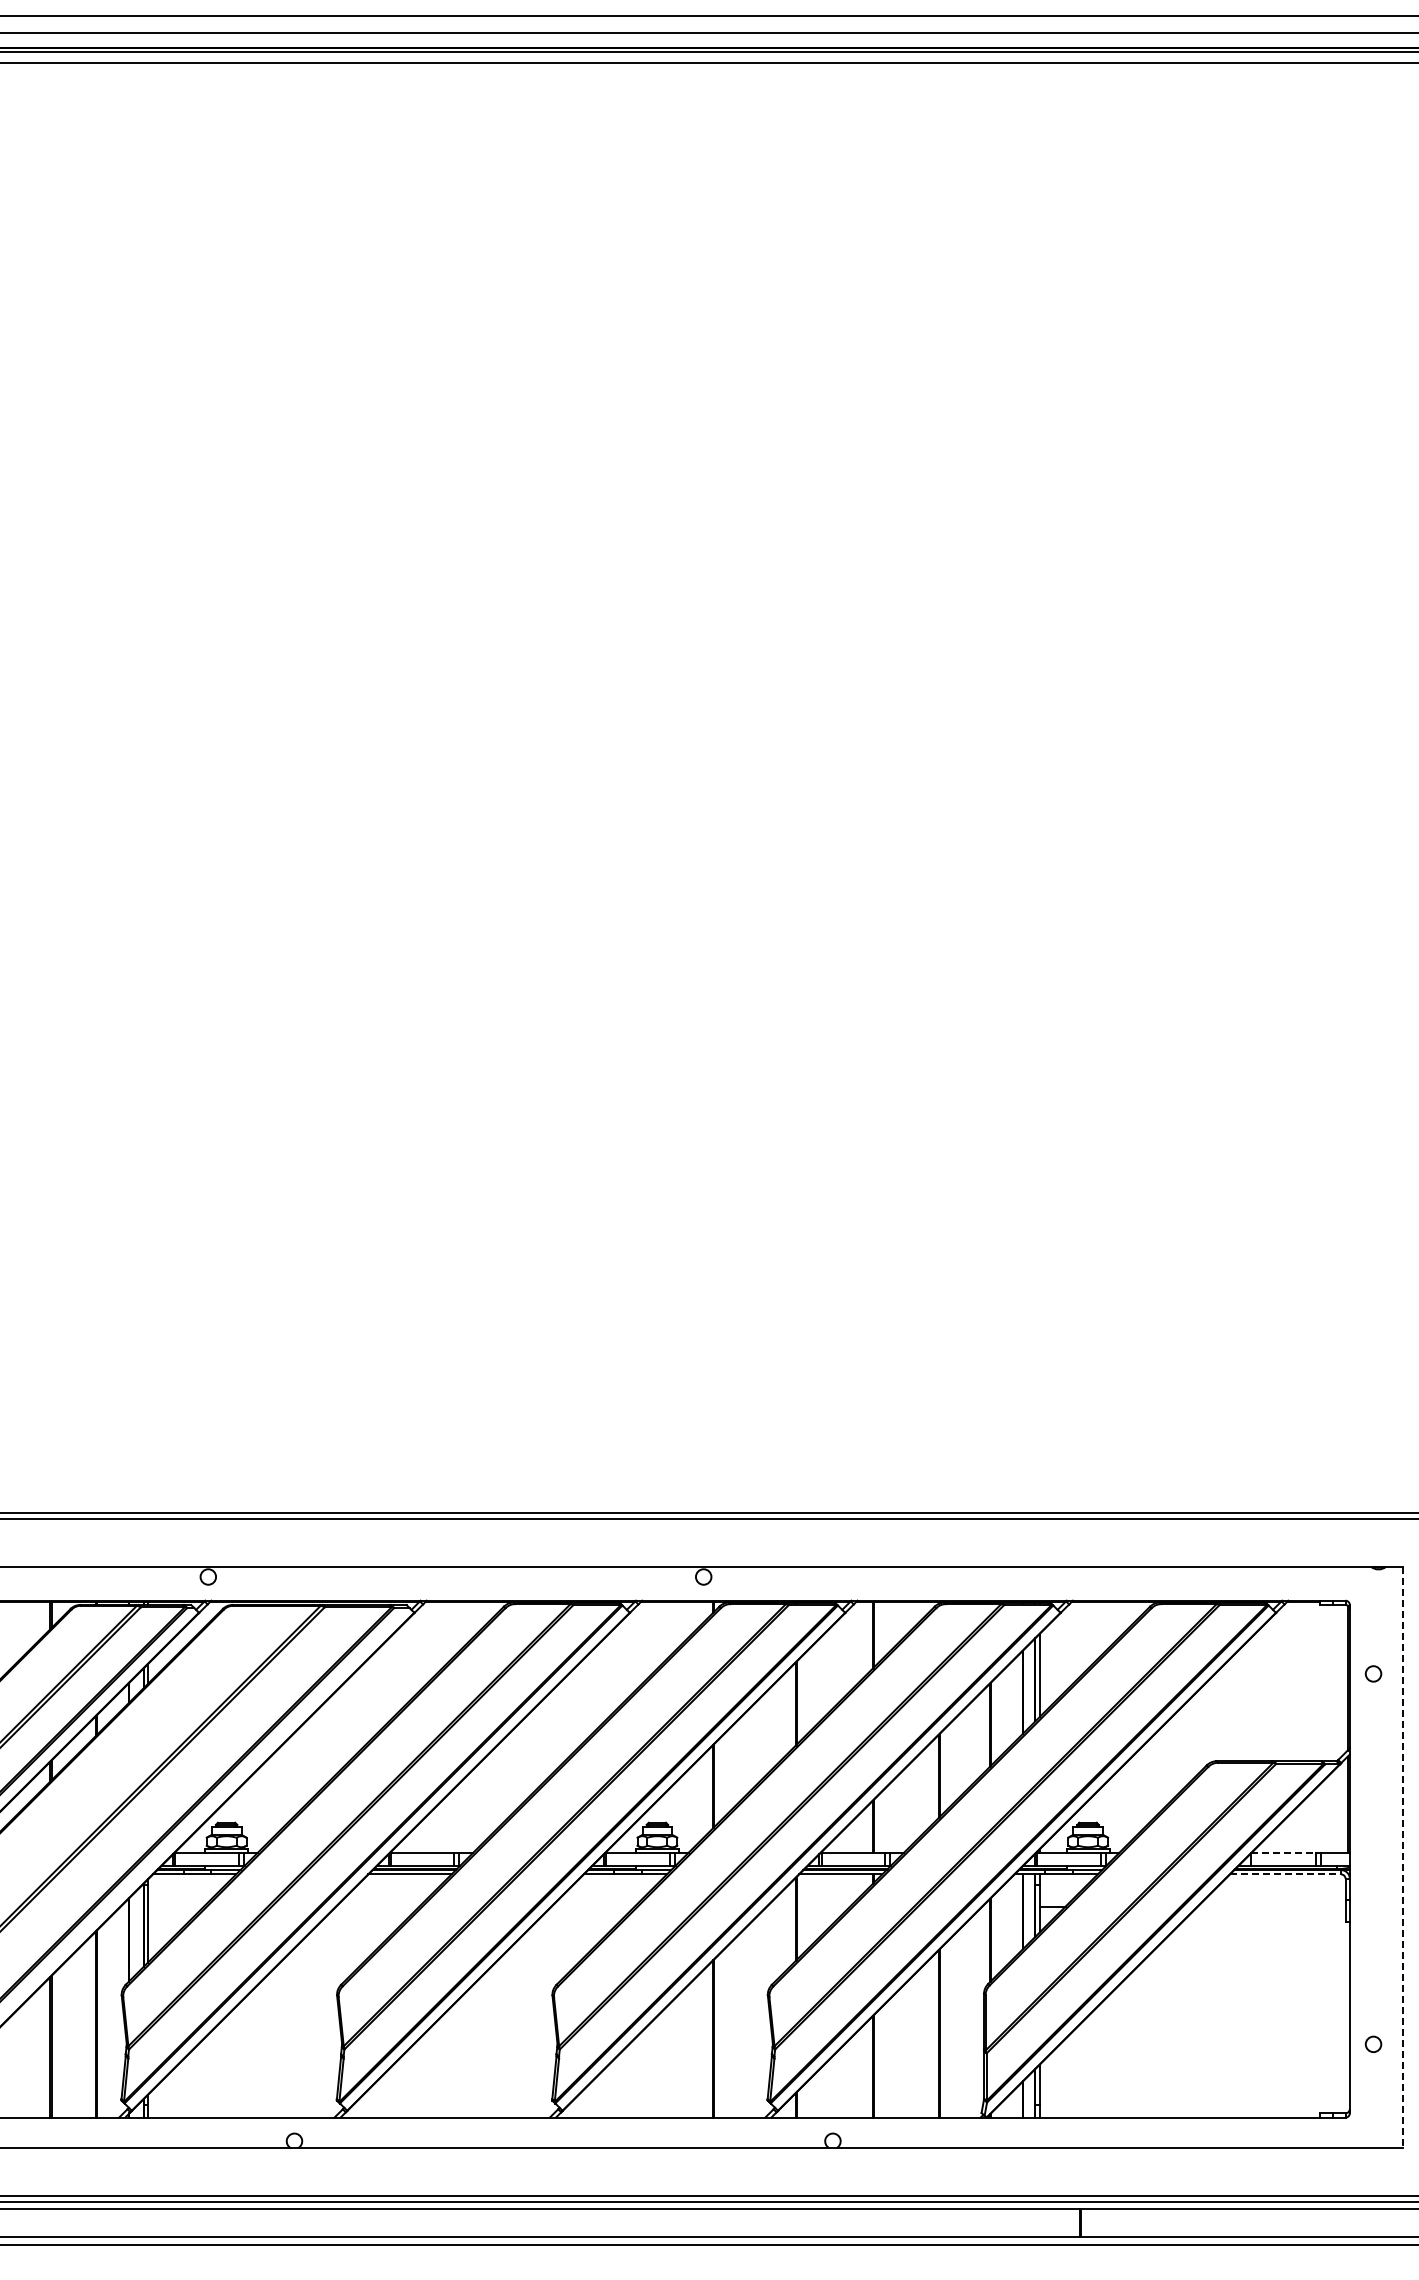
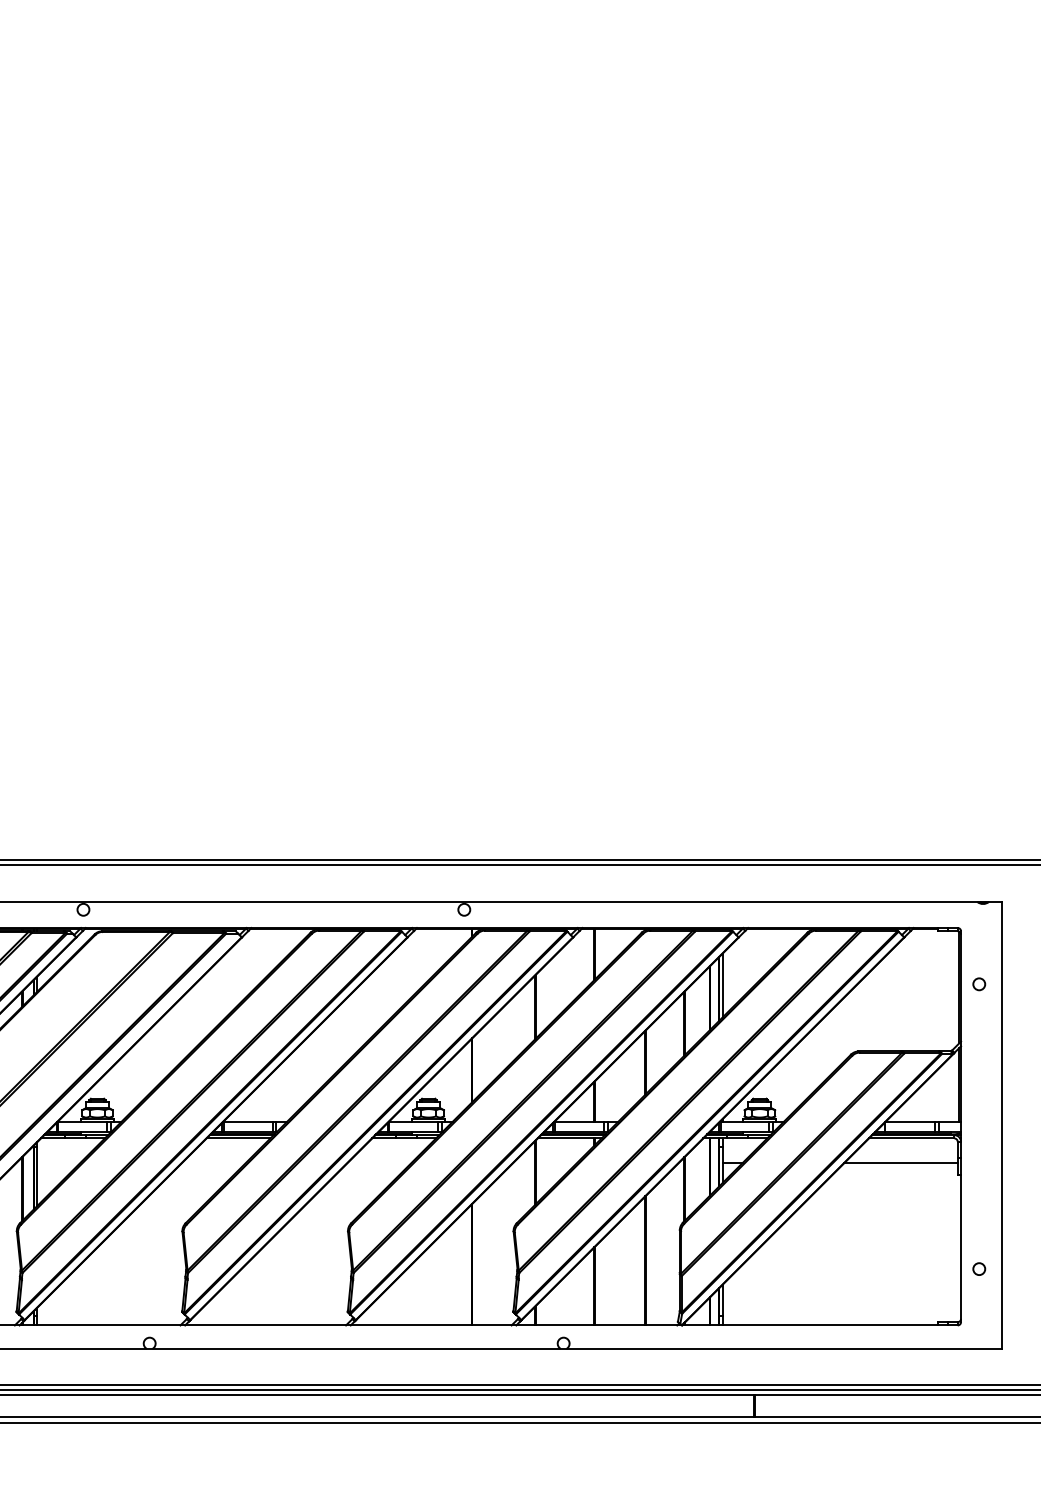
line: (1284, 1852) -> (910, 1121), dashed -> solid
line: (1402, 1857) -> (1001, 1125), dashed -> solid
line: (1285, 1874) -> (911, 1138), dashed -> solid
line: (1271, 1906) -> (900, 1163), added

